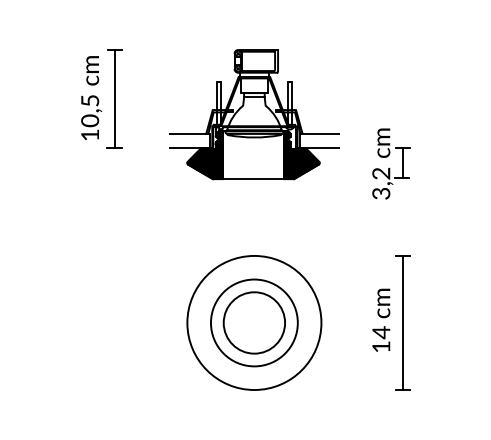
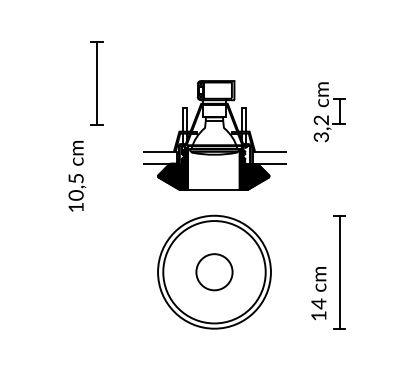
text: (91, 97) -> (77, 175), moved
part: (254, 114) -> (214, 135), moved
part: (391, 163) -> (329, 111), moved
text: (381, 319) -> (319, 292), moved
circle: (253, 322) -> (213, 271), size x1.4
circle: (254, 322) -> (214, 271), size x0.7

